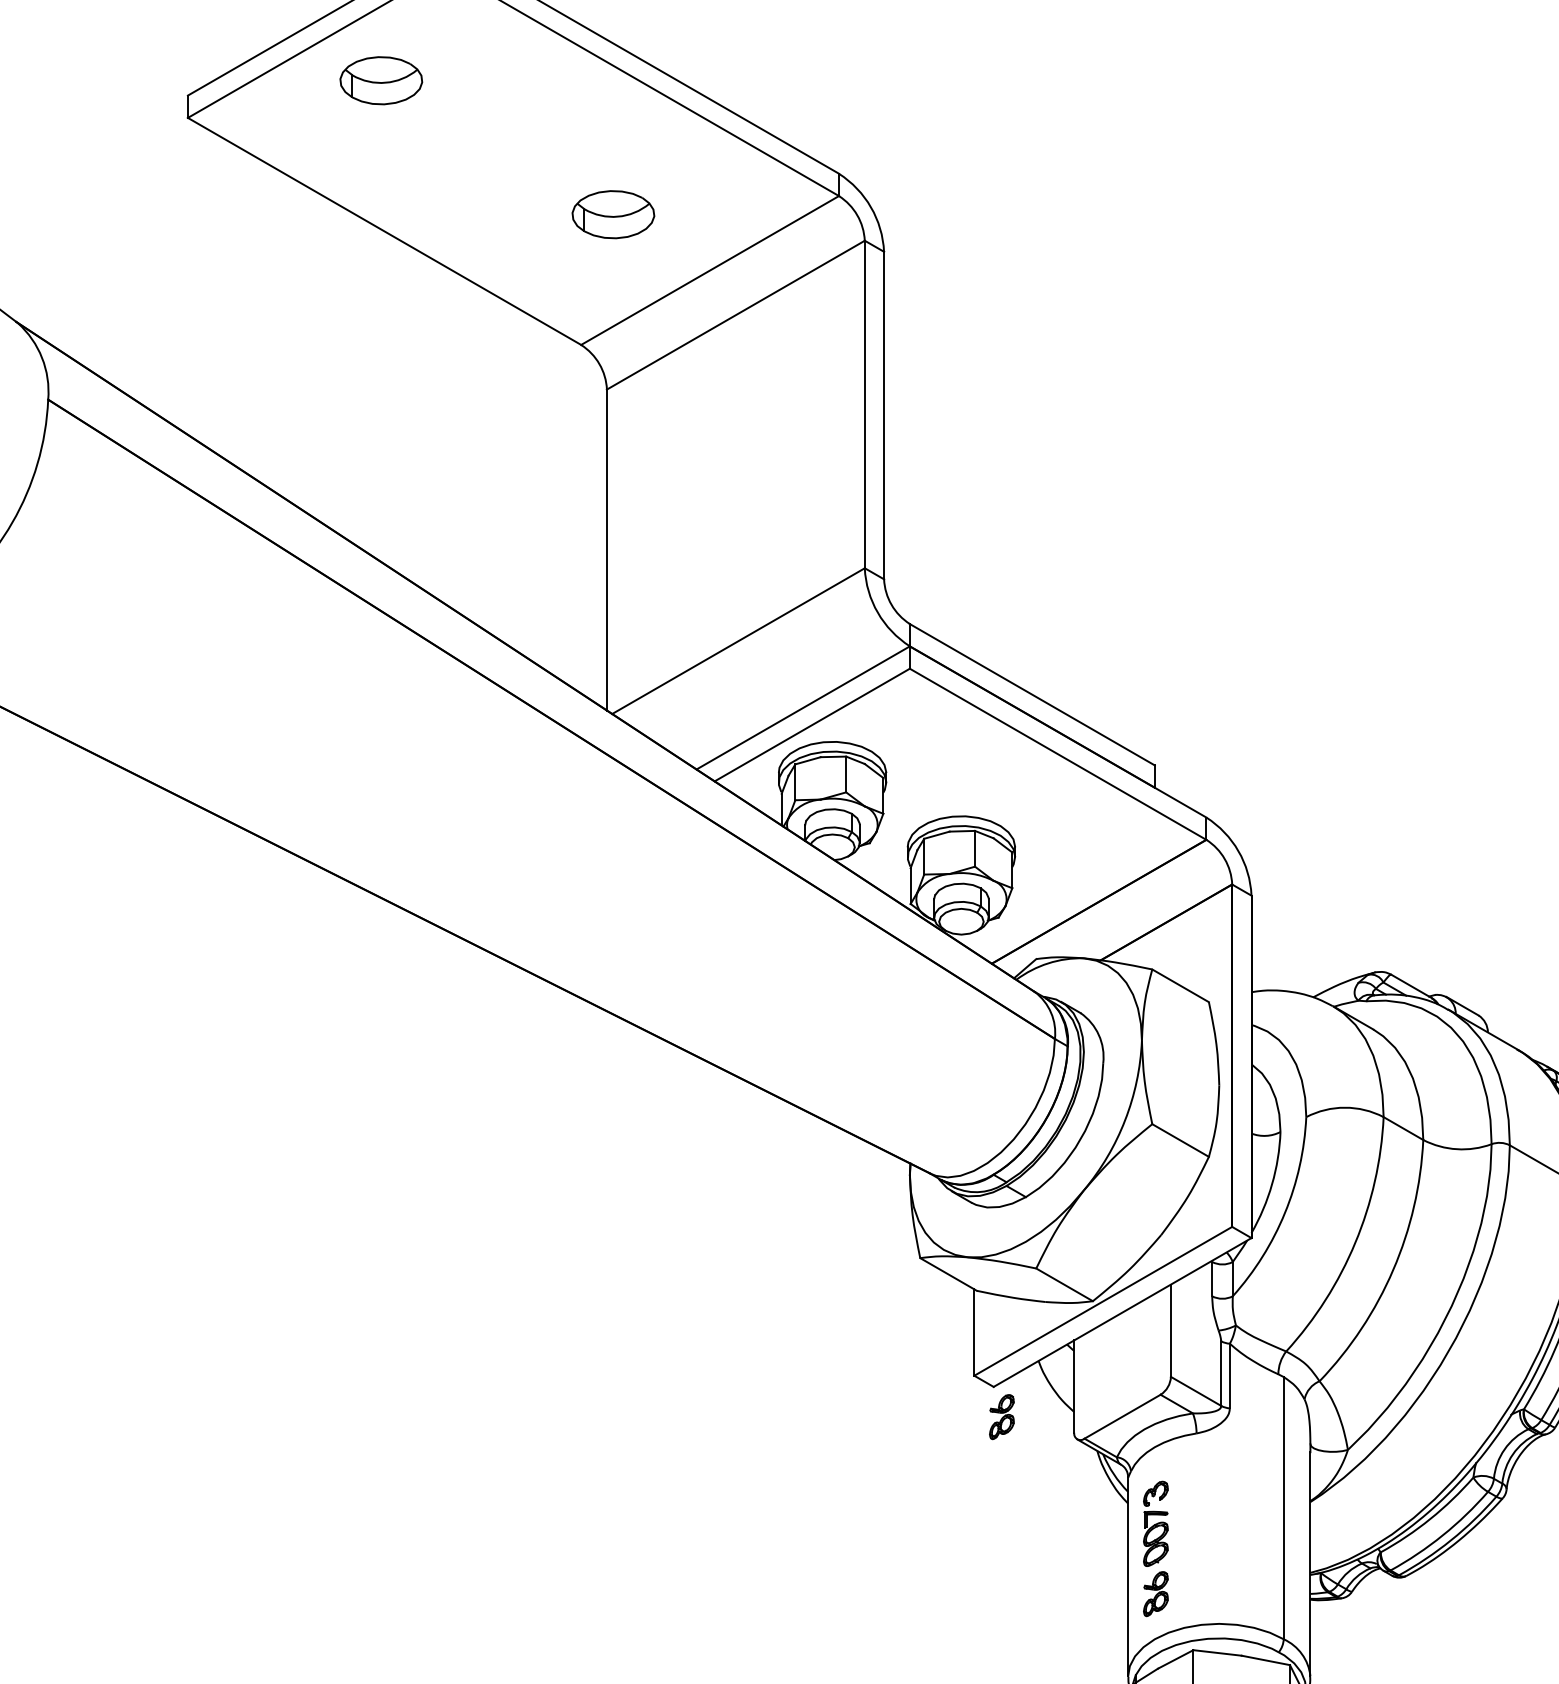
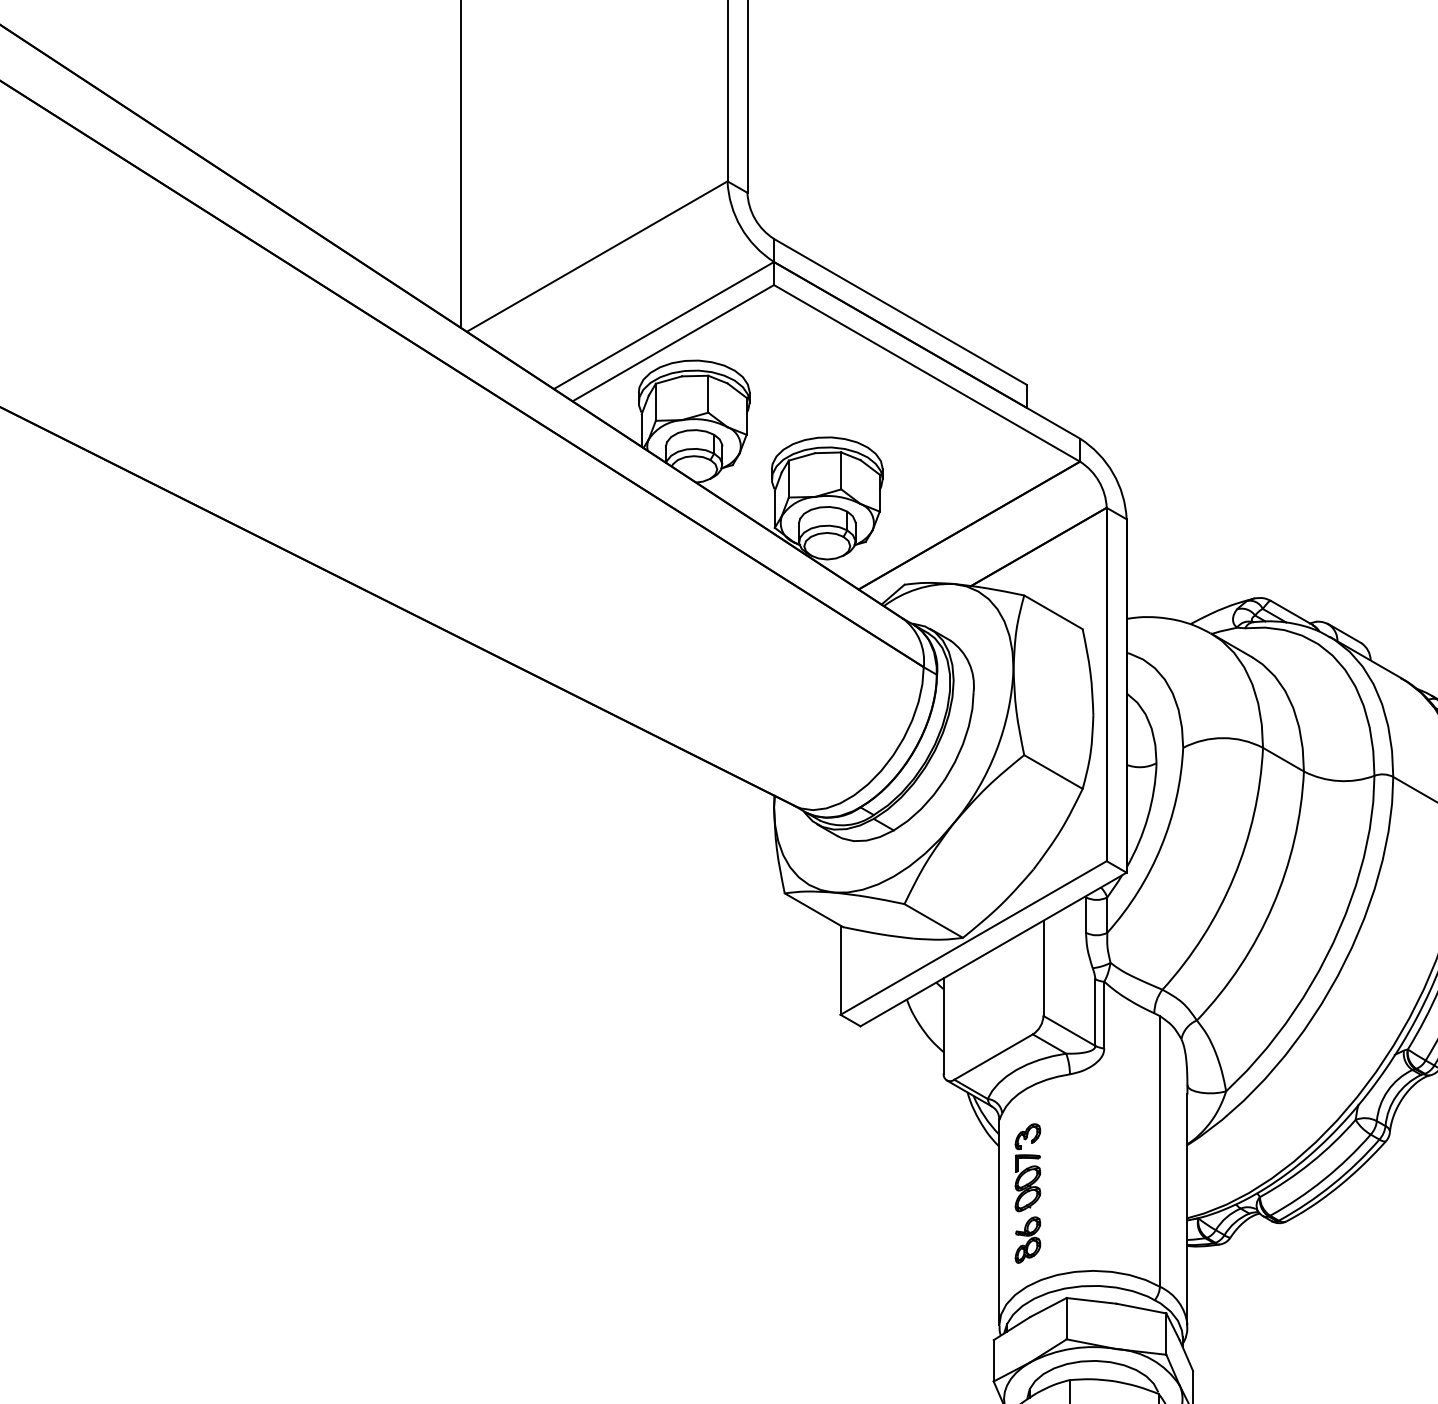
part: (1001, 1417) -> (868, 1057), removed

